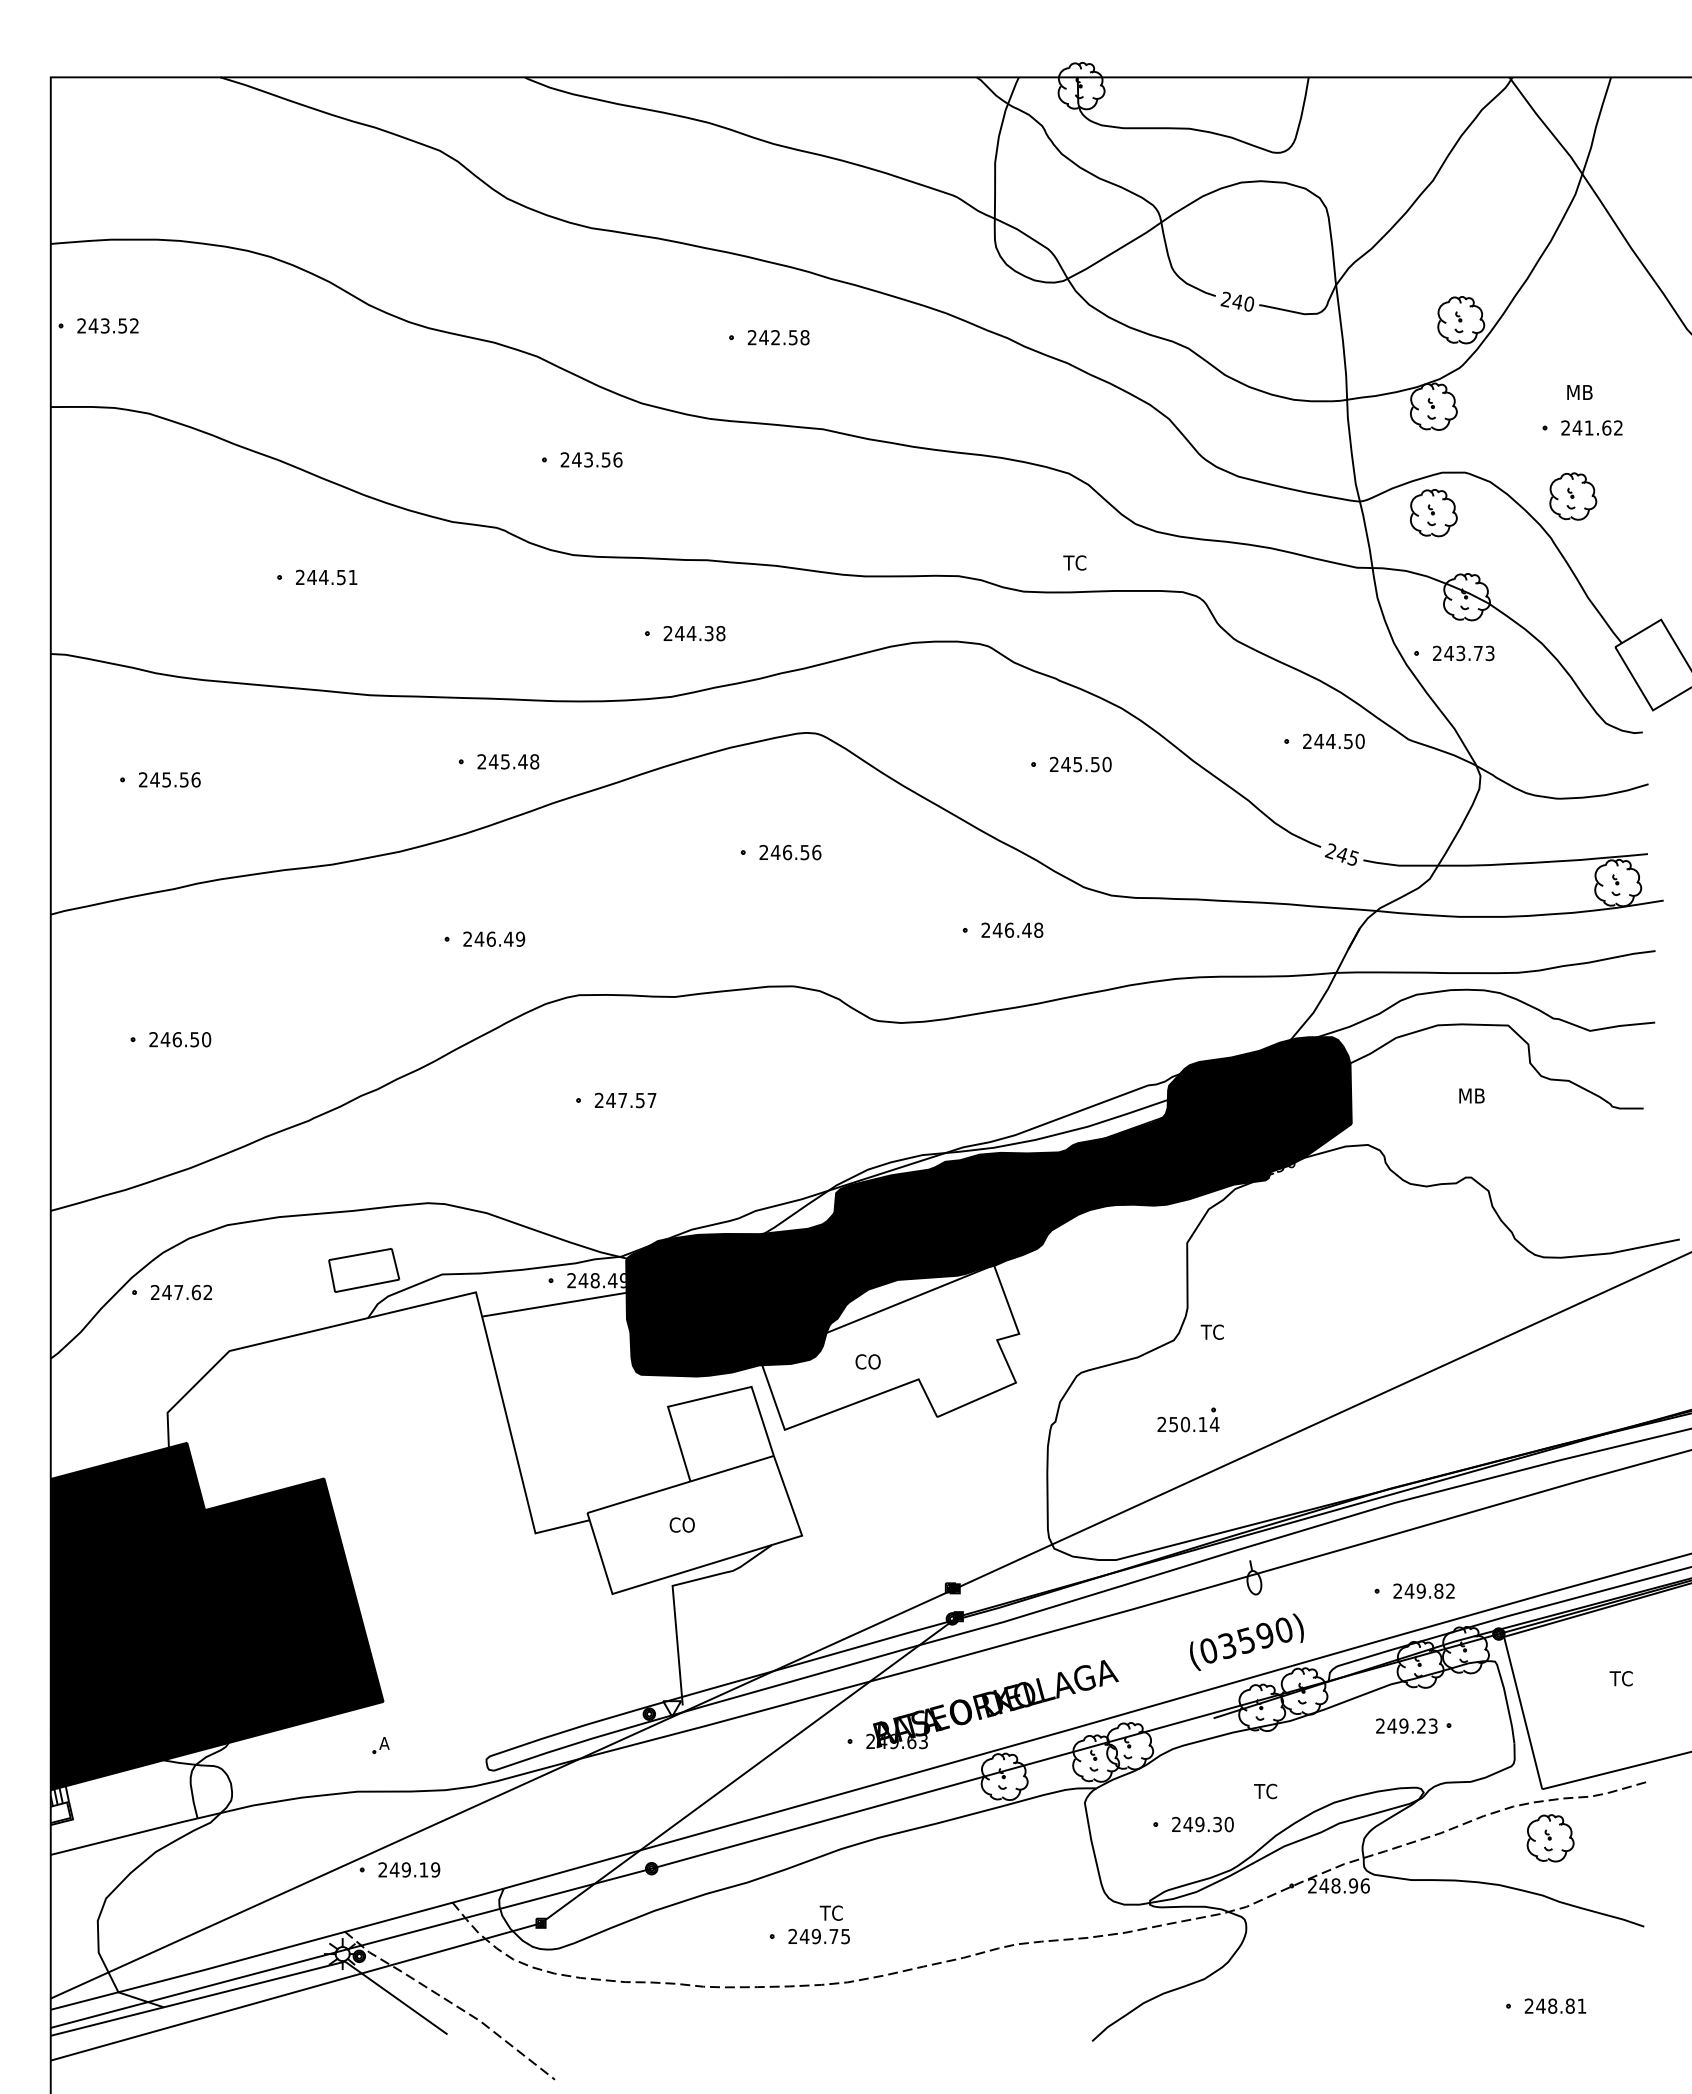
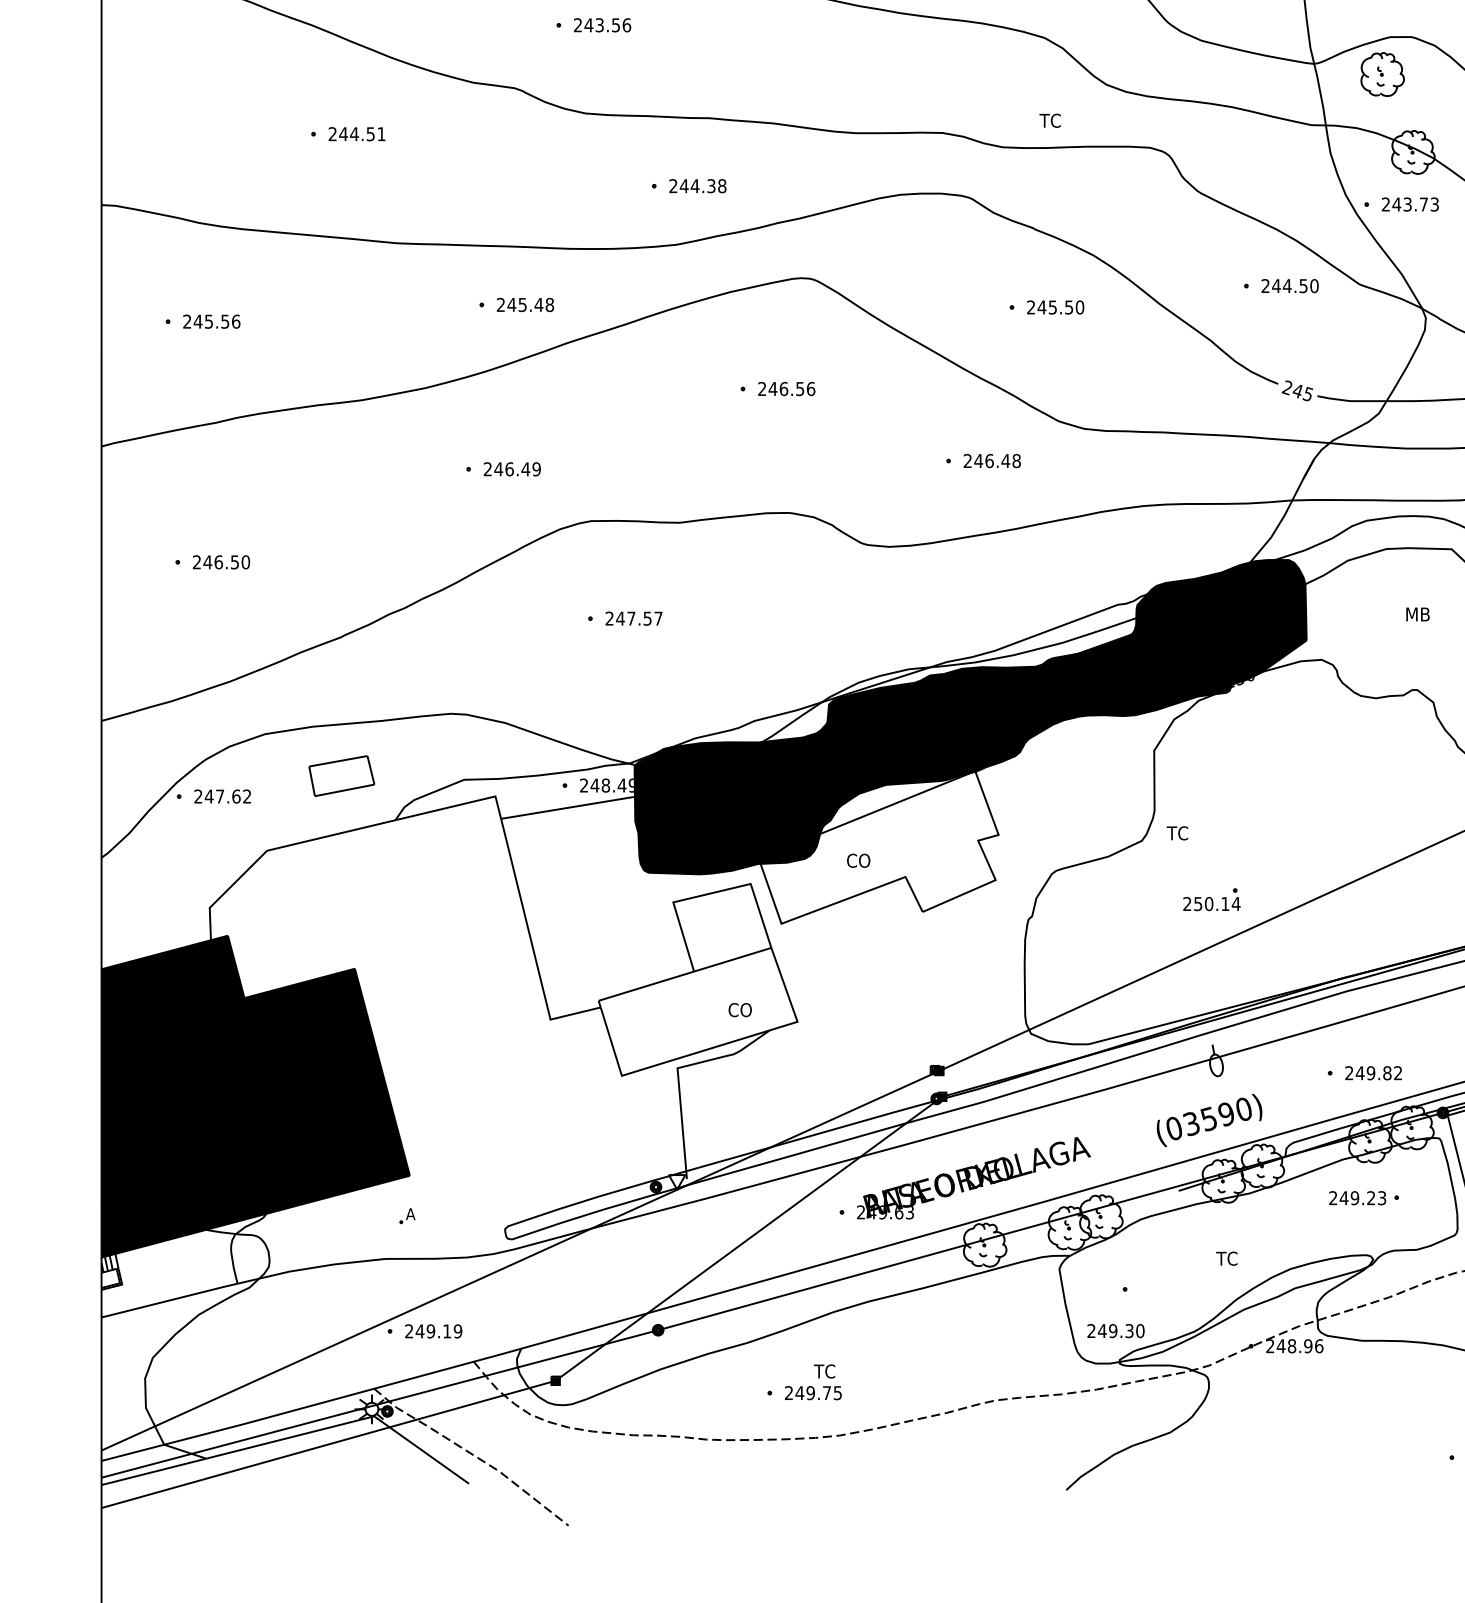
part: (364, 1270) -> (342, 776), moved
part: (1188, 1419) -> (1211, 899), moved
text: (681, 1524) -> (739, 1009), moved
text: (1202, 1824) -> (1115, 1331), moved

